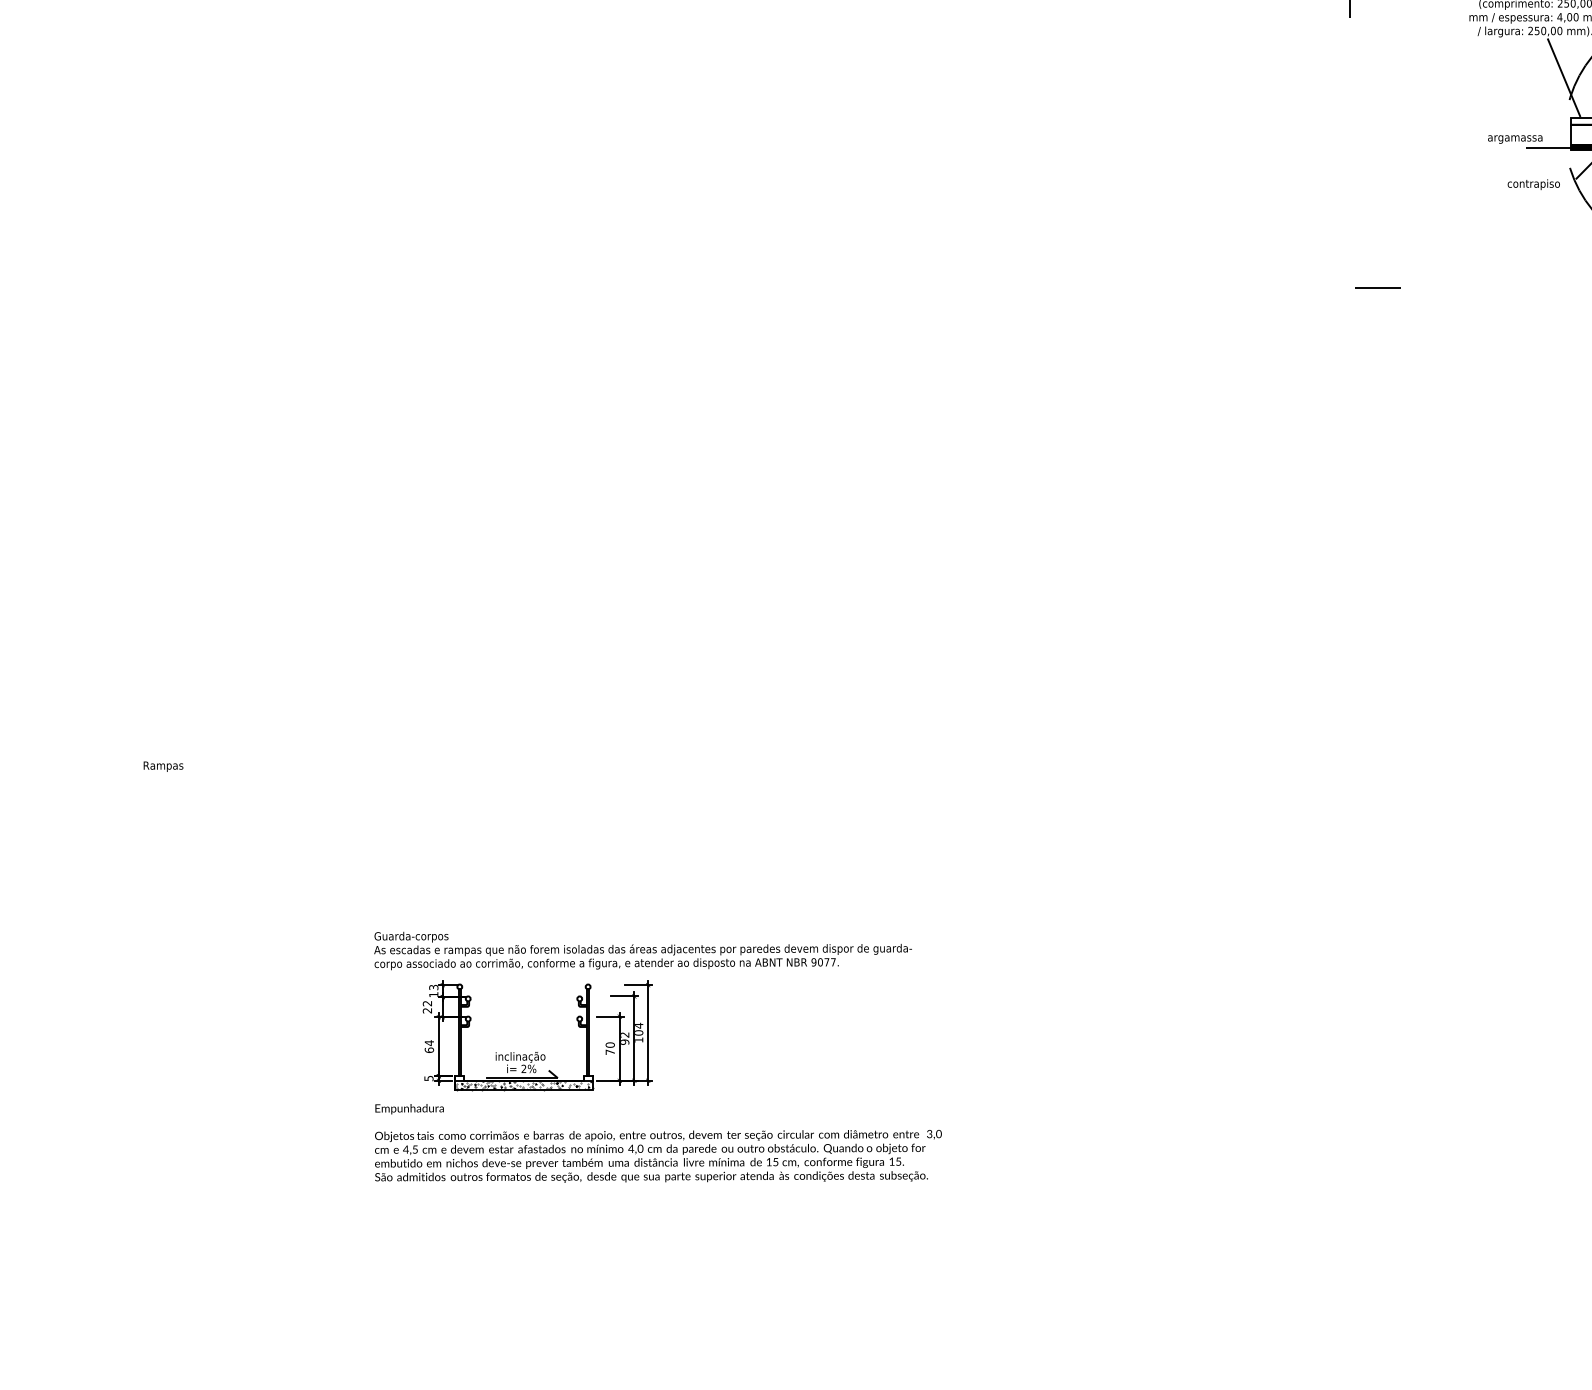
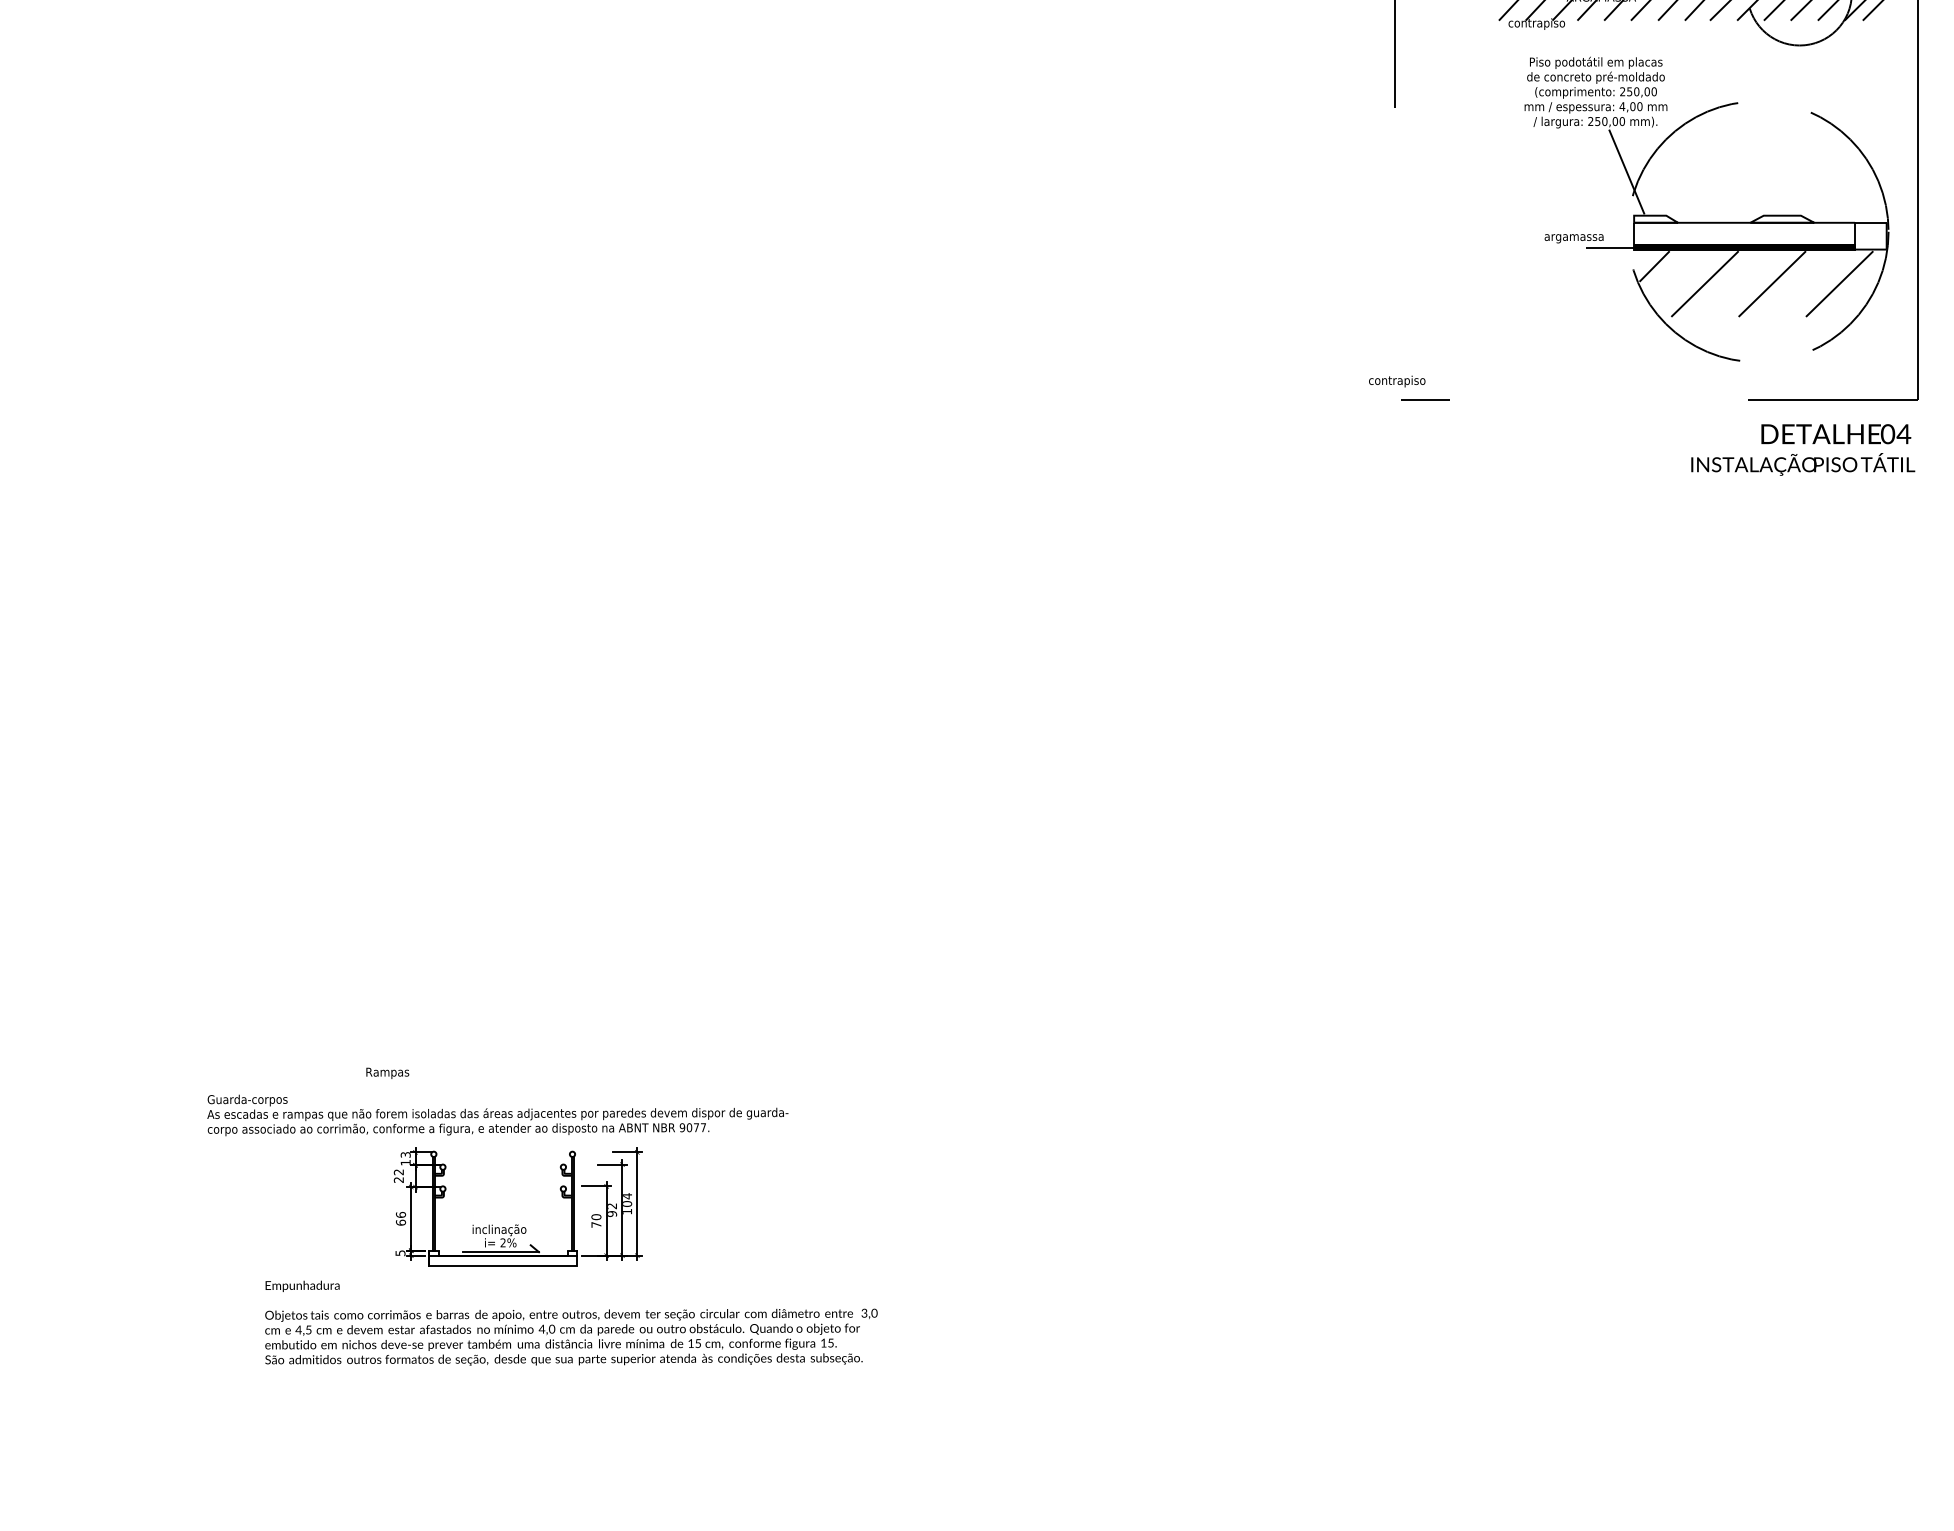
text: (1534, 184) -> (1397, 381), moved
text: (163, 765) -> (387, 1072), moved
text: (642, 951) -> (497, 1115), moved
text: (428, 1043) -> (400, 1215), 64 -> 66
hatch: (524, 1085) -> (503, 1260), removed
text: (658, 1142) -> (571, 1322), moved

